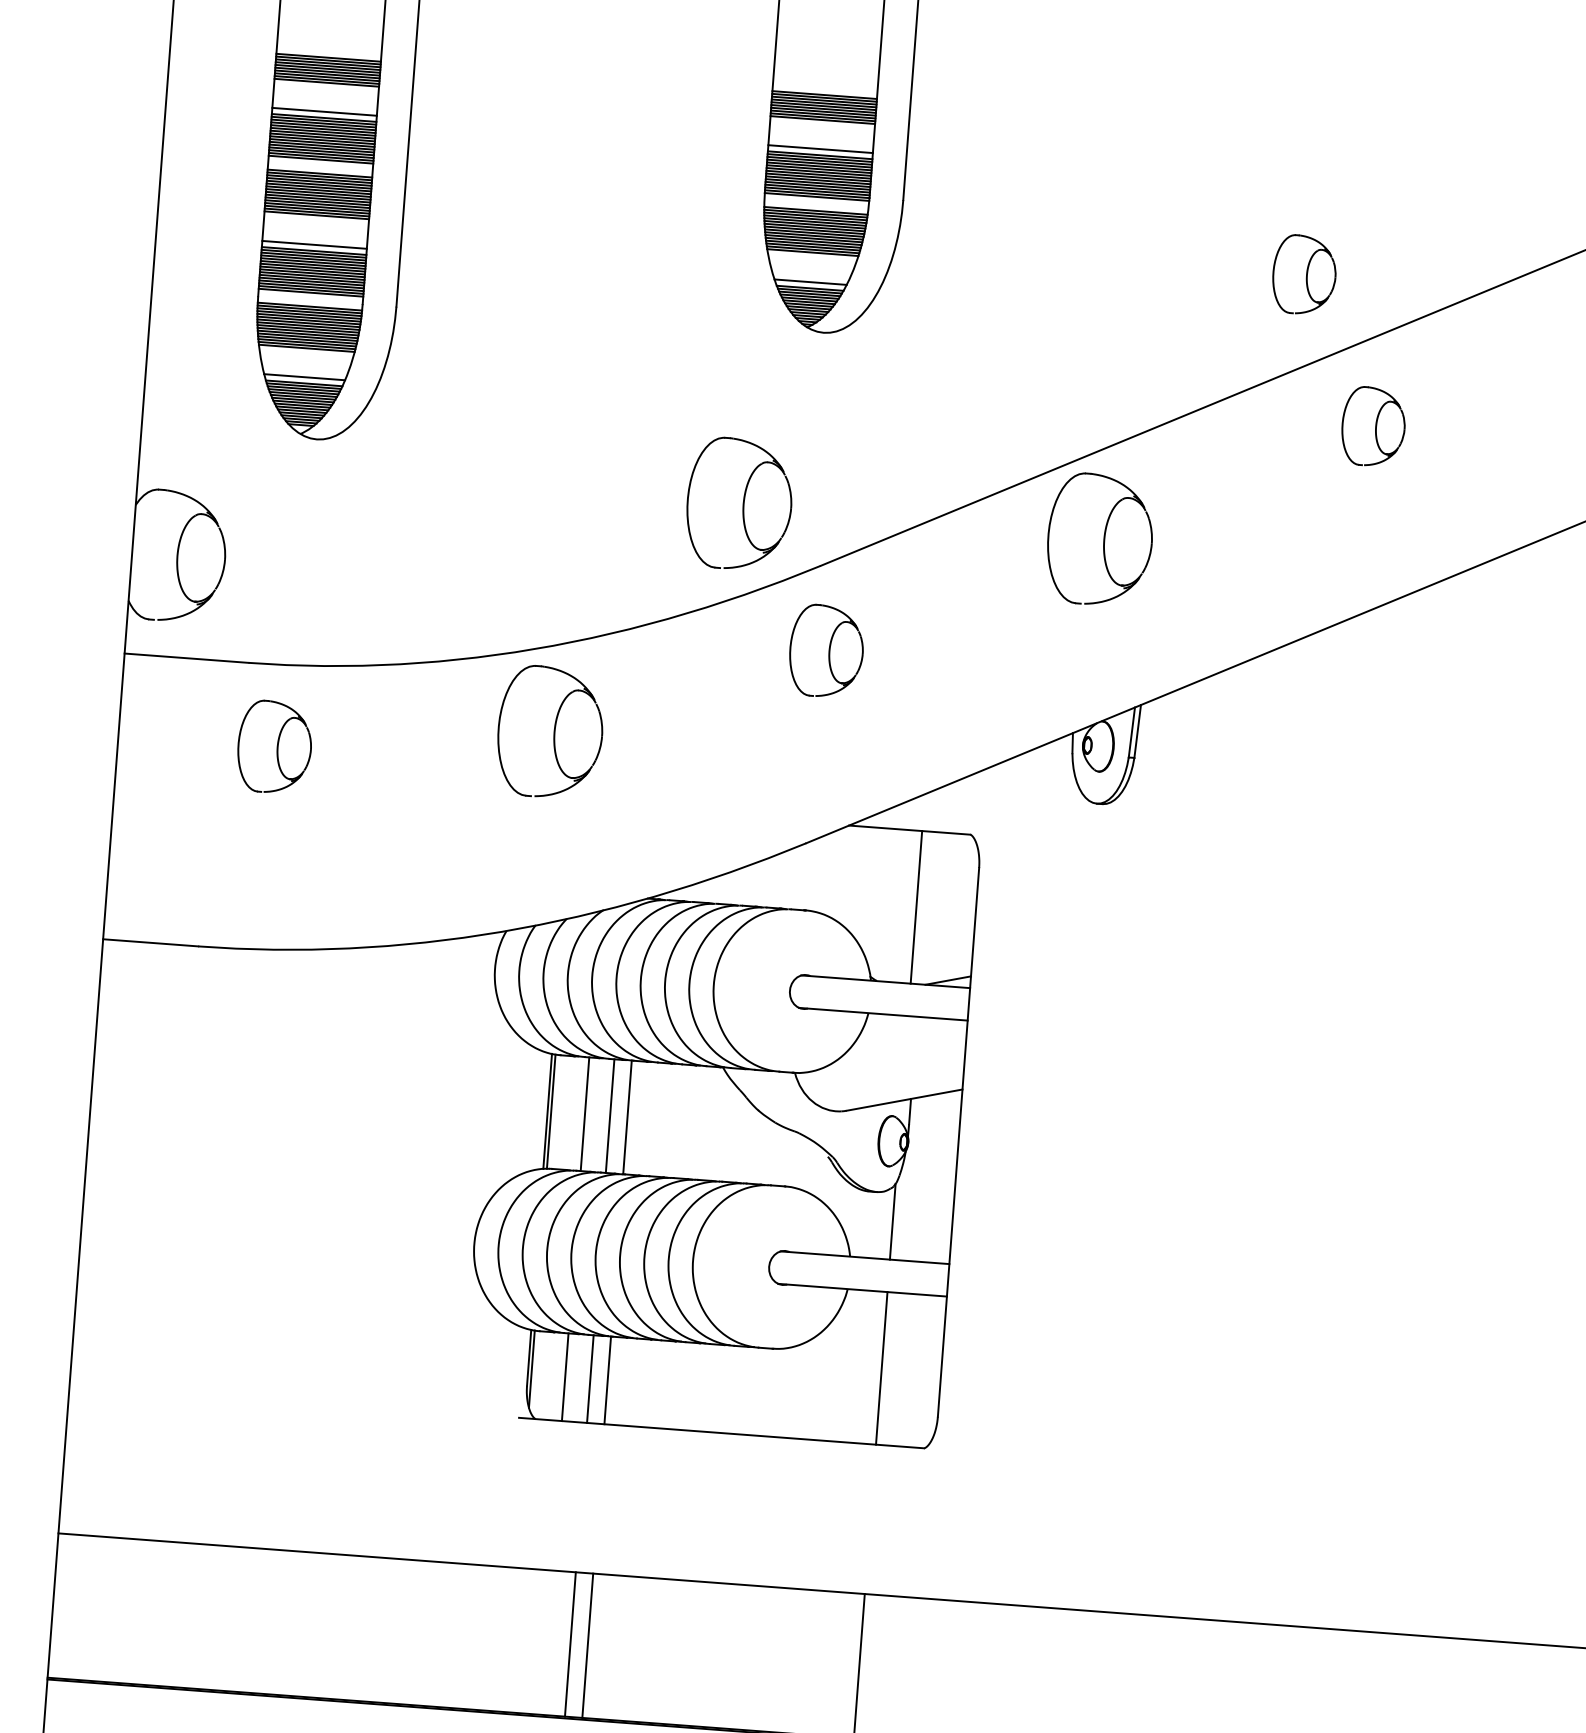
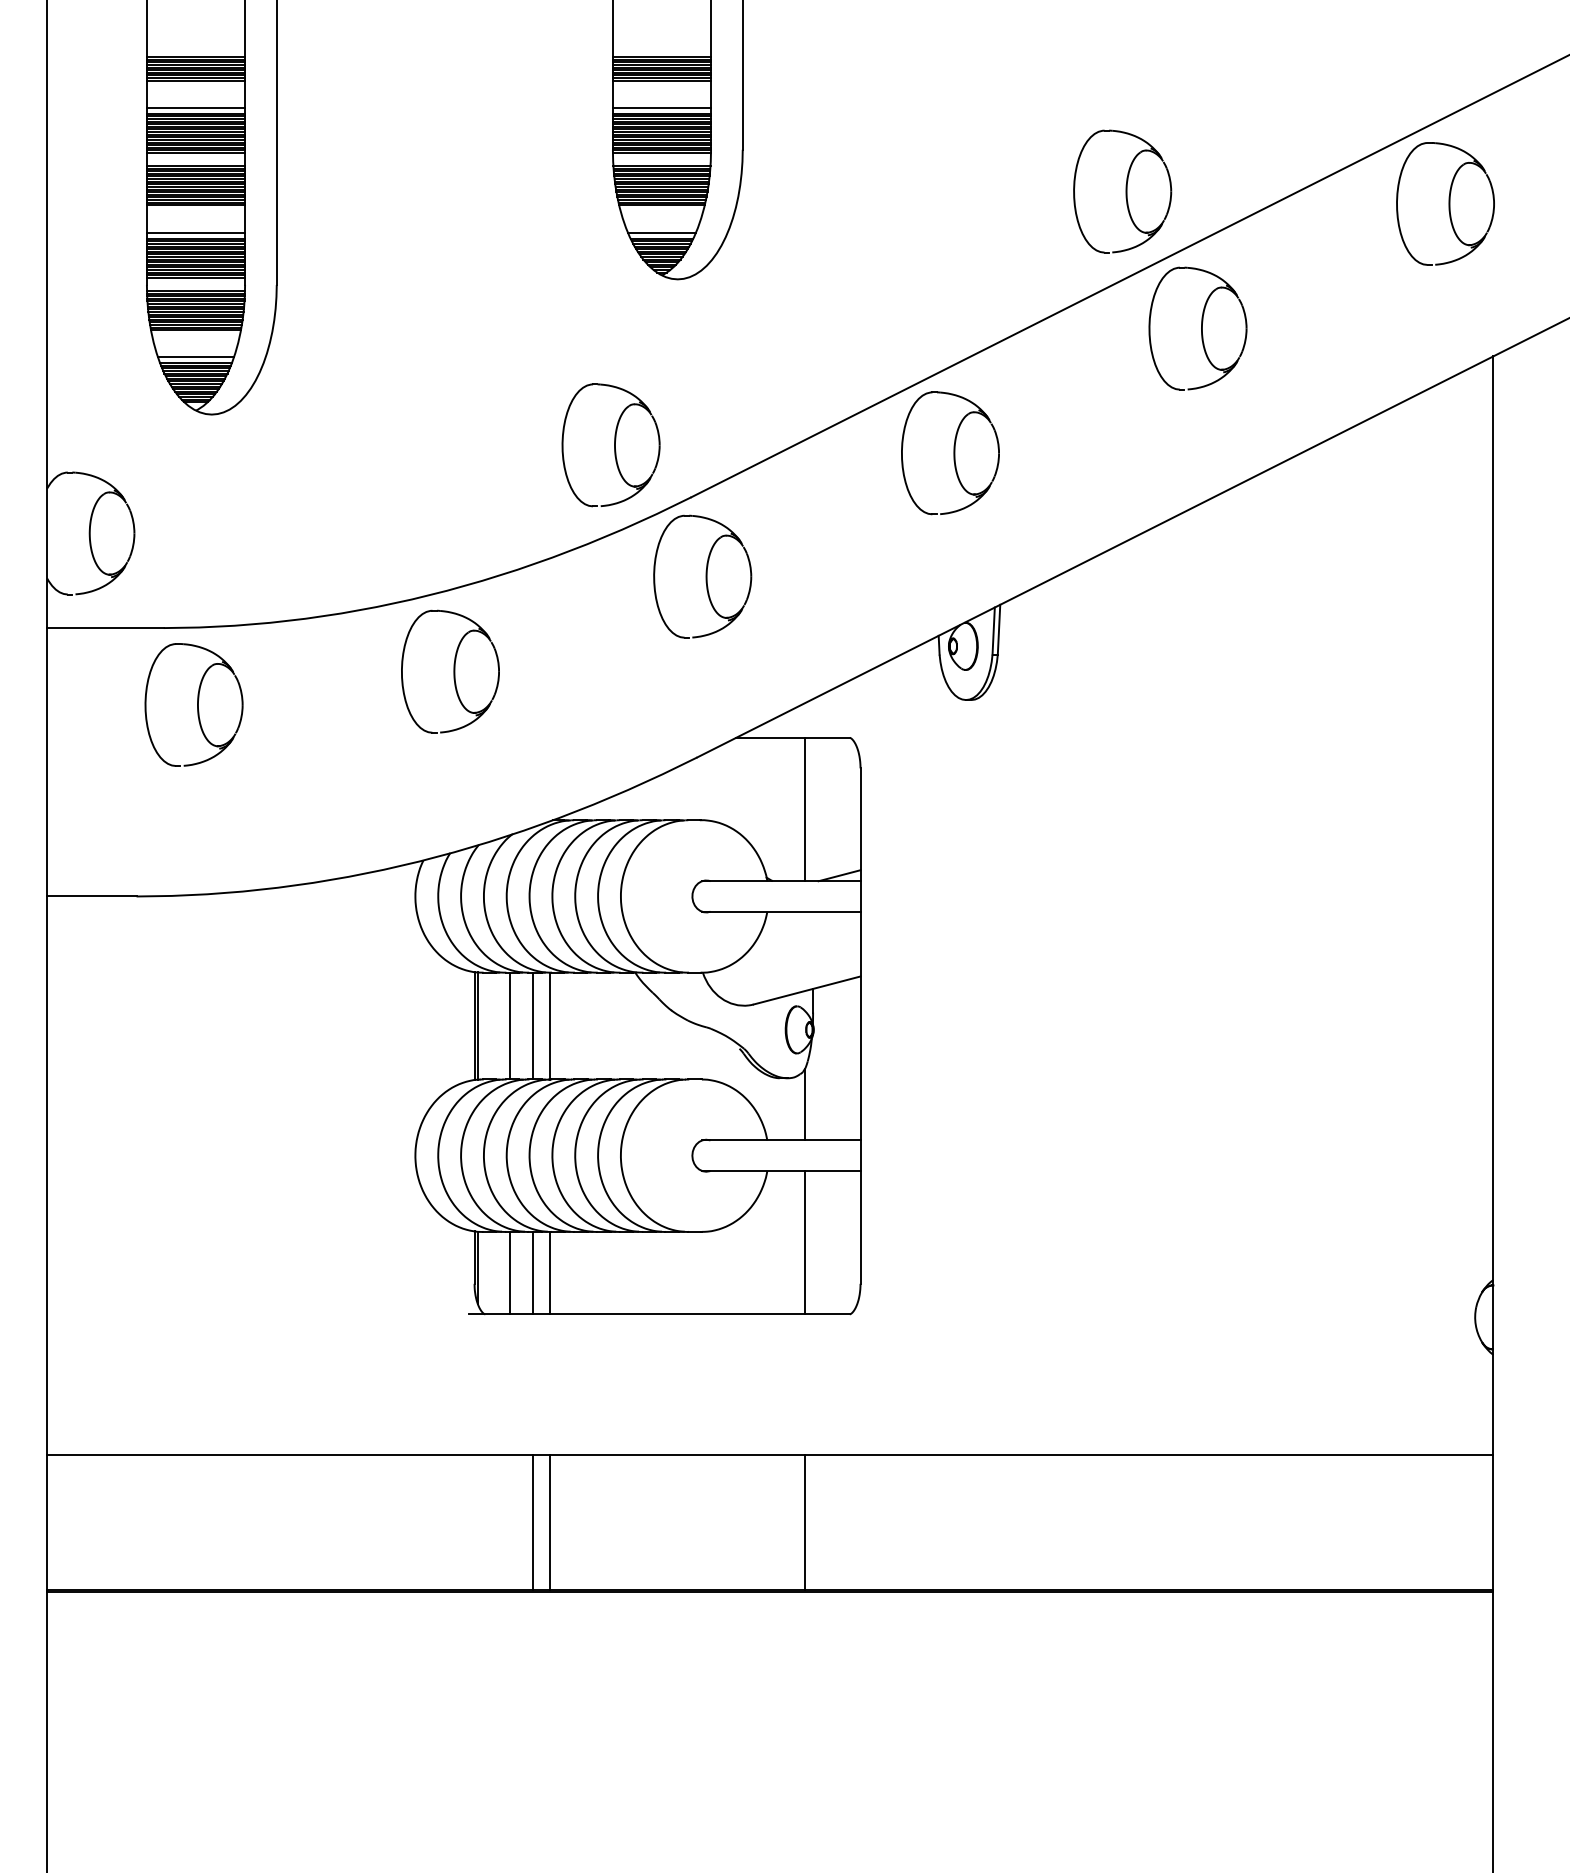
part: (1304, 274) -> (1122, 191), size x1.67
part: (1373, 426) -> (1197, 328), size x1.67
part: (826, 651) -> (702, 576), size x1.43
part: (274, 746) -> (193, 704), size x1.43

